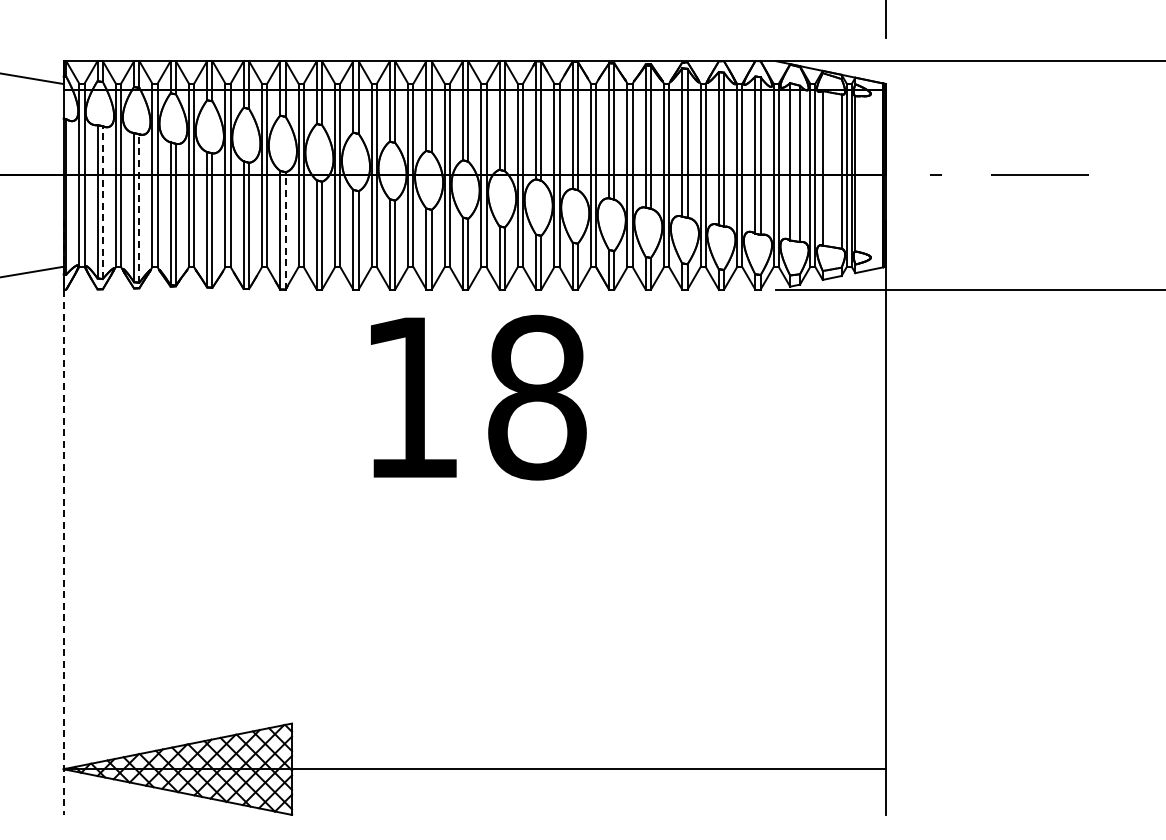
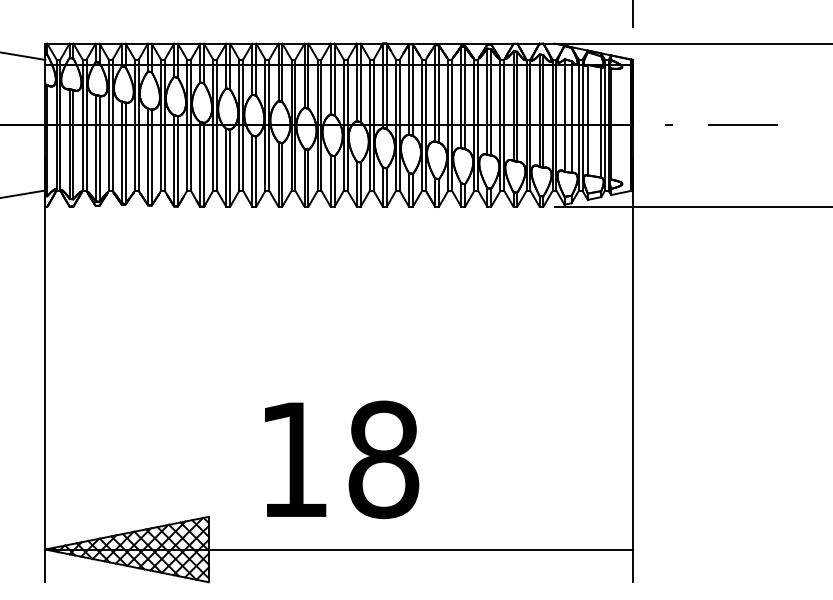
line: (102, 202) -> (73, 144), dashed -> solid
line: (139, 208) -> (99, 148), dashed -> solid
line: (285, 230) -> (203, 164), dashed -> solid
text: (478, 397) -> (341, 459), moved
line: (63, 518) -> (45, 370), dashed -> solid

